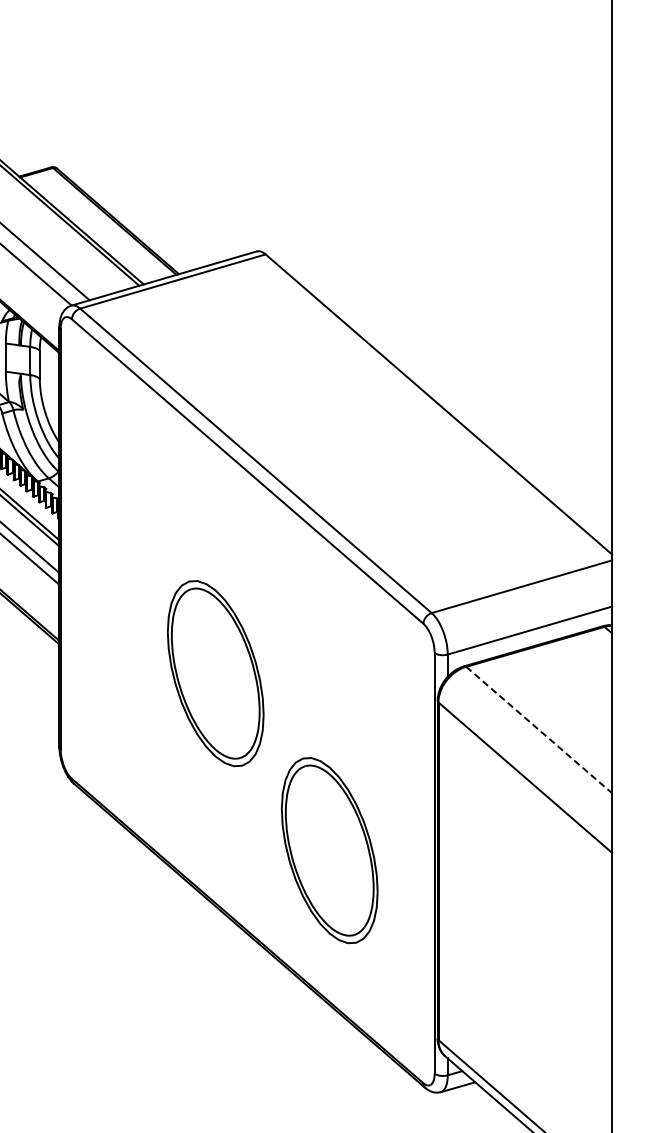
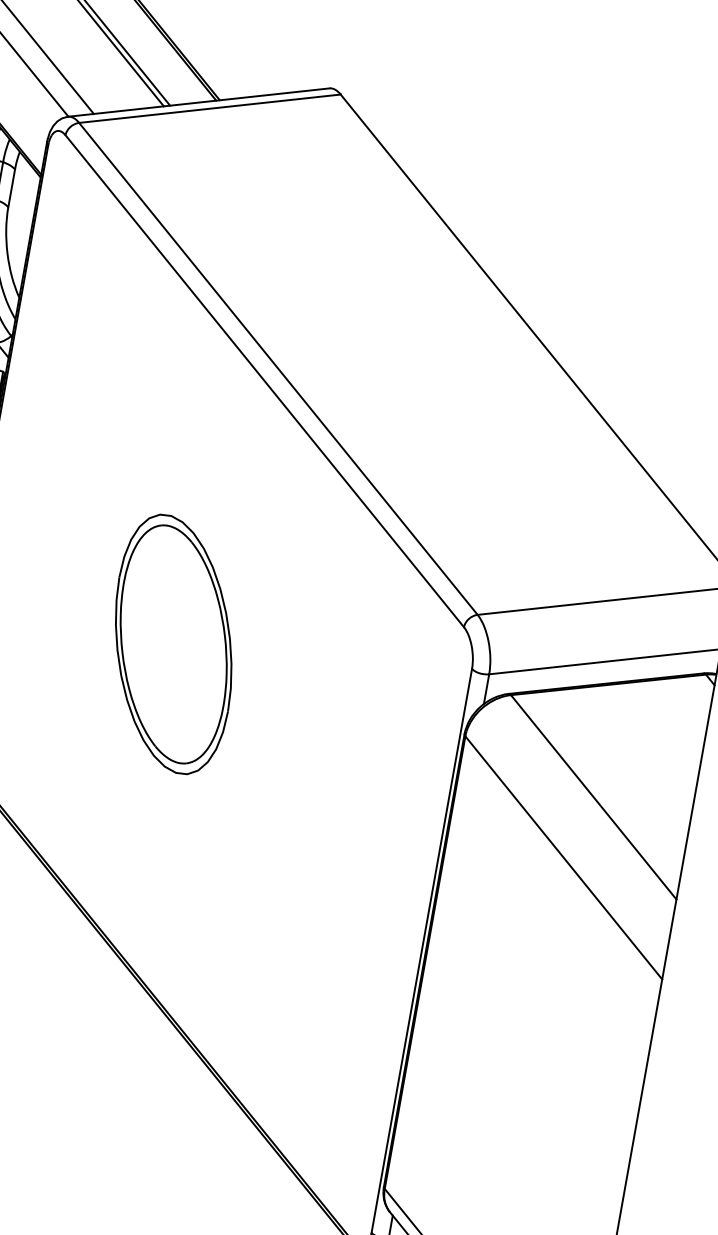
line: (539, 730) -> (594, 797), dashed -> solid
part: (329, 850) -> (283, 908), removed

